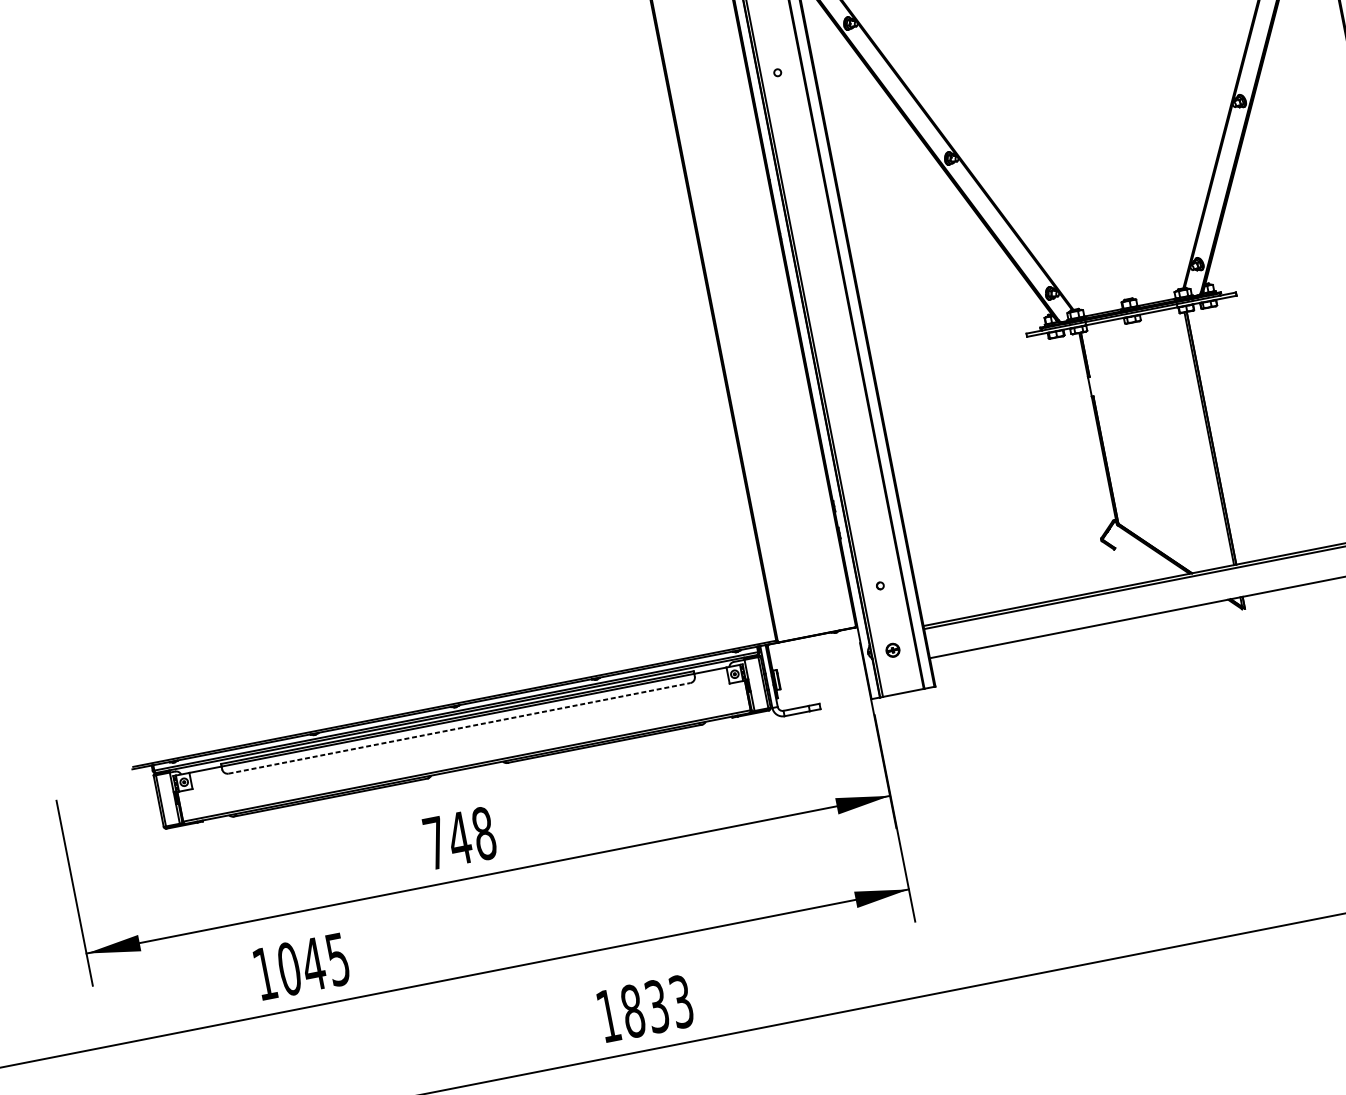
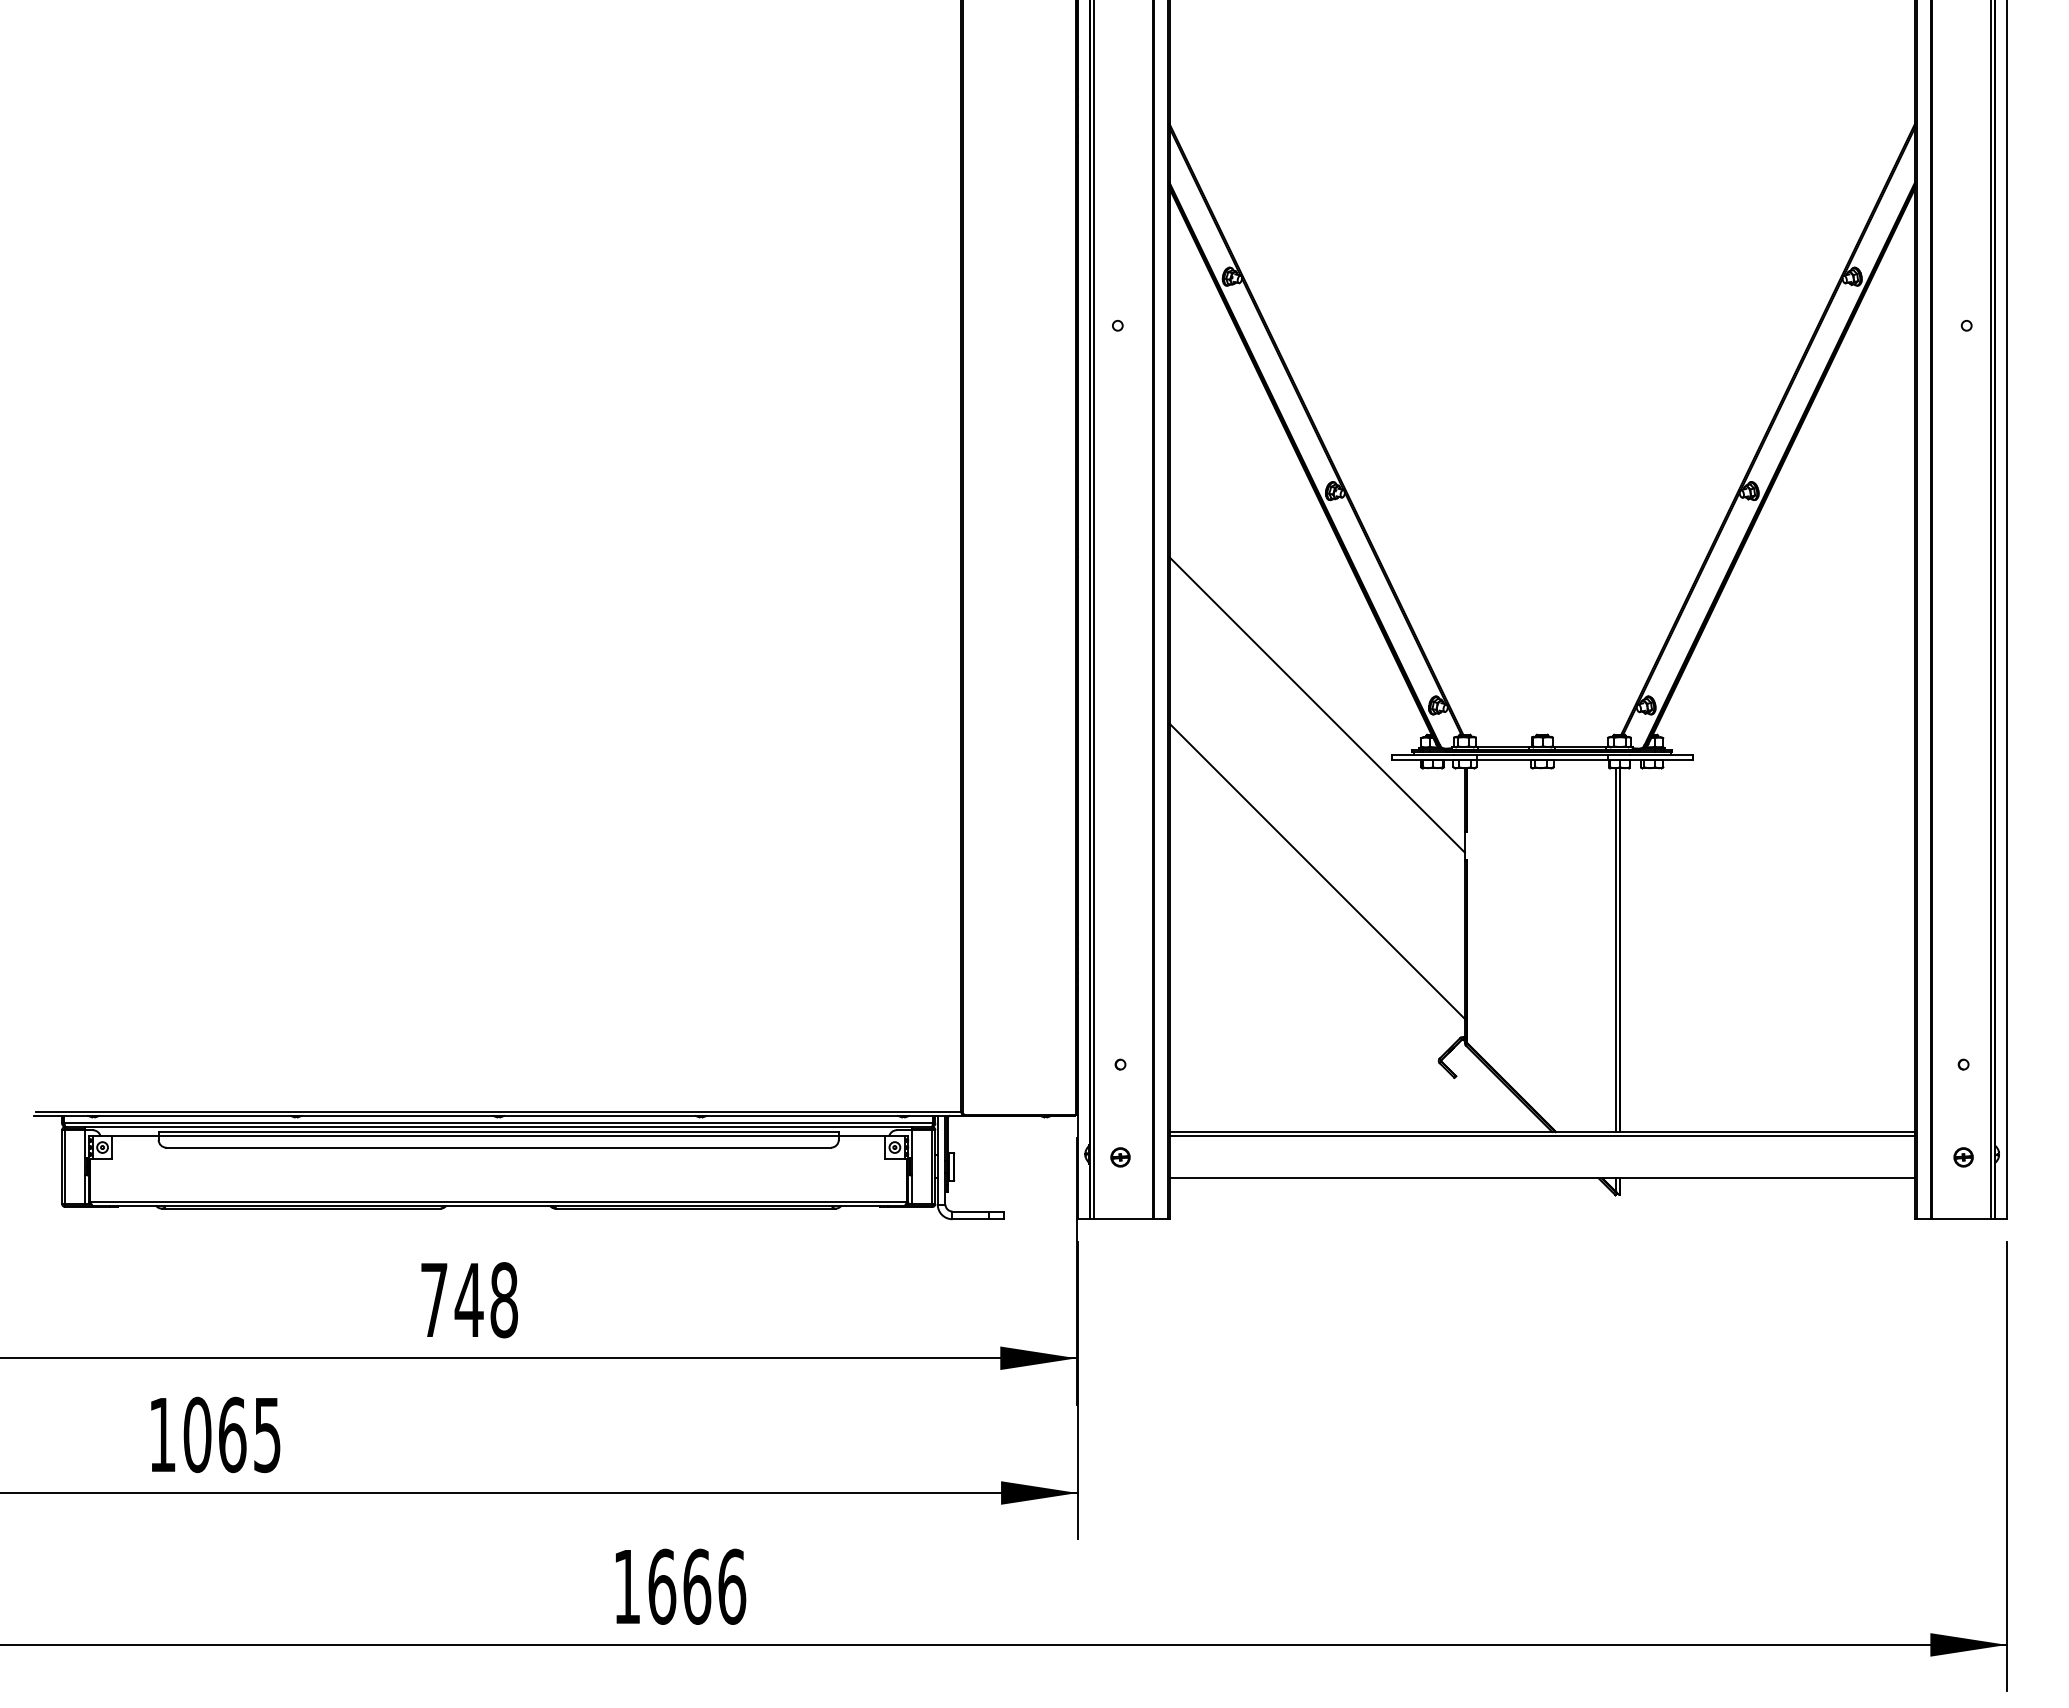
line: (967, 308) -> (1316, 704), added
line: (990, 424) -> (1316, 871), added
line: (460, 728) -> (499, 1147), dashed -> solid
text: (312, 964) -> (231, 1434), 1045 -> 1065
text: (657, 1006) -> (697, 1586), 1833 -> 1666

